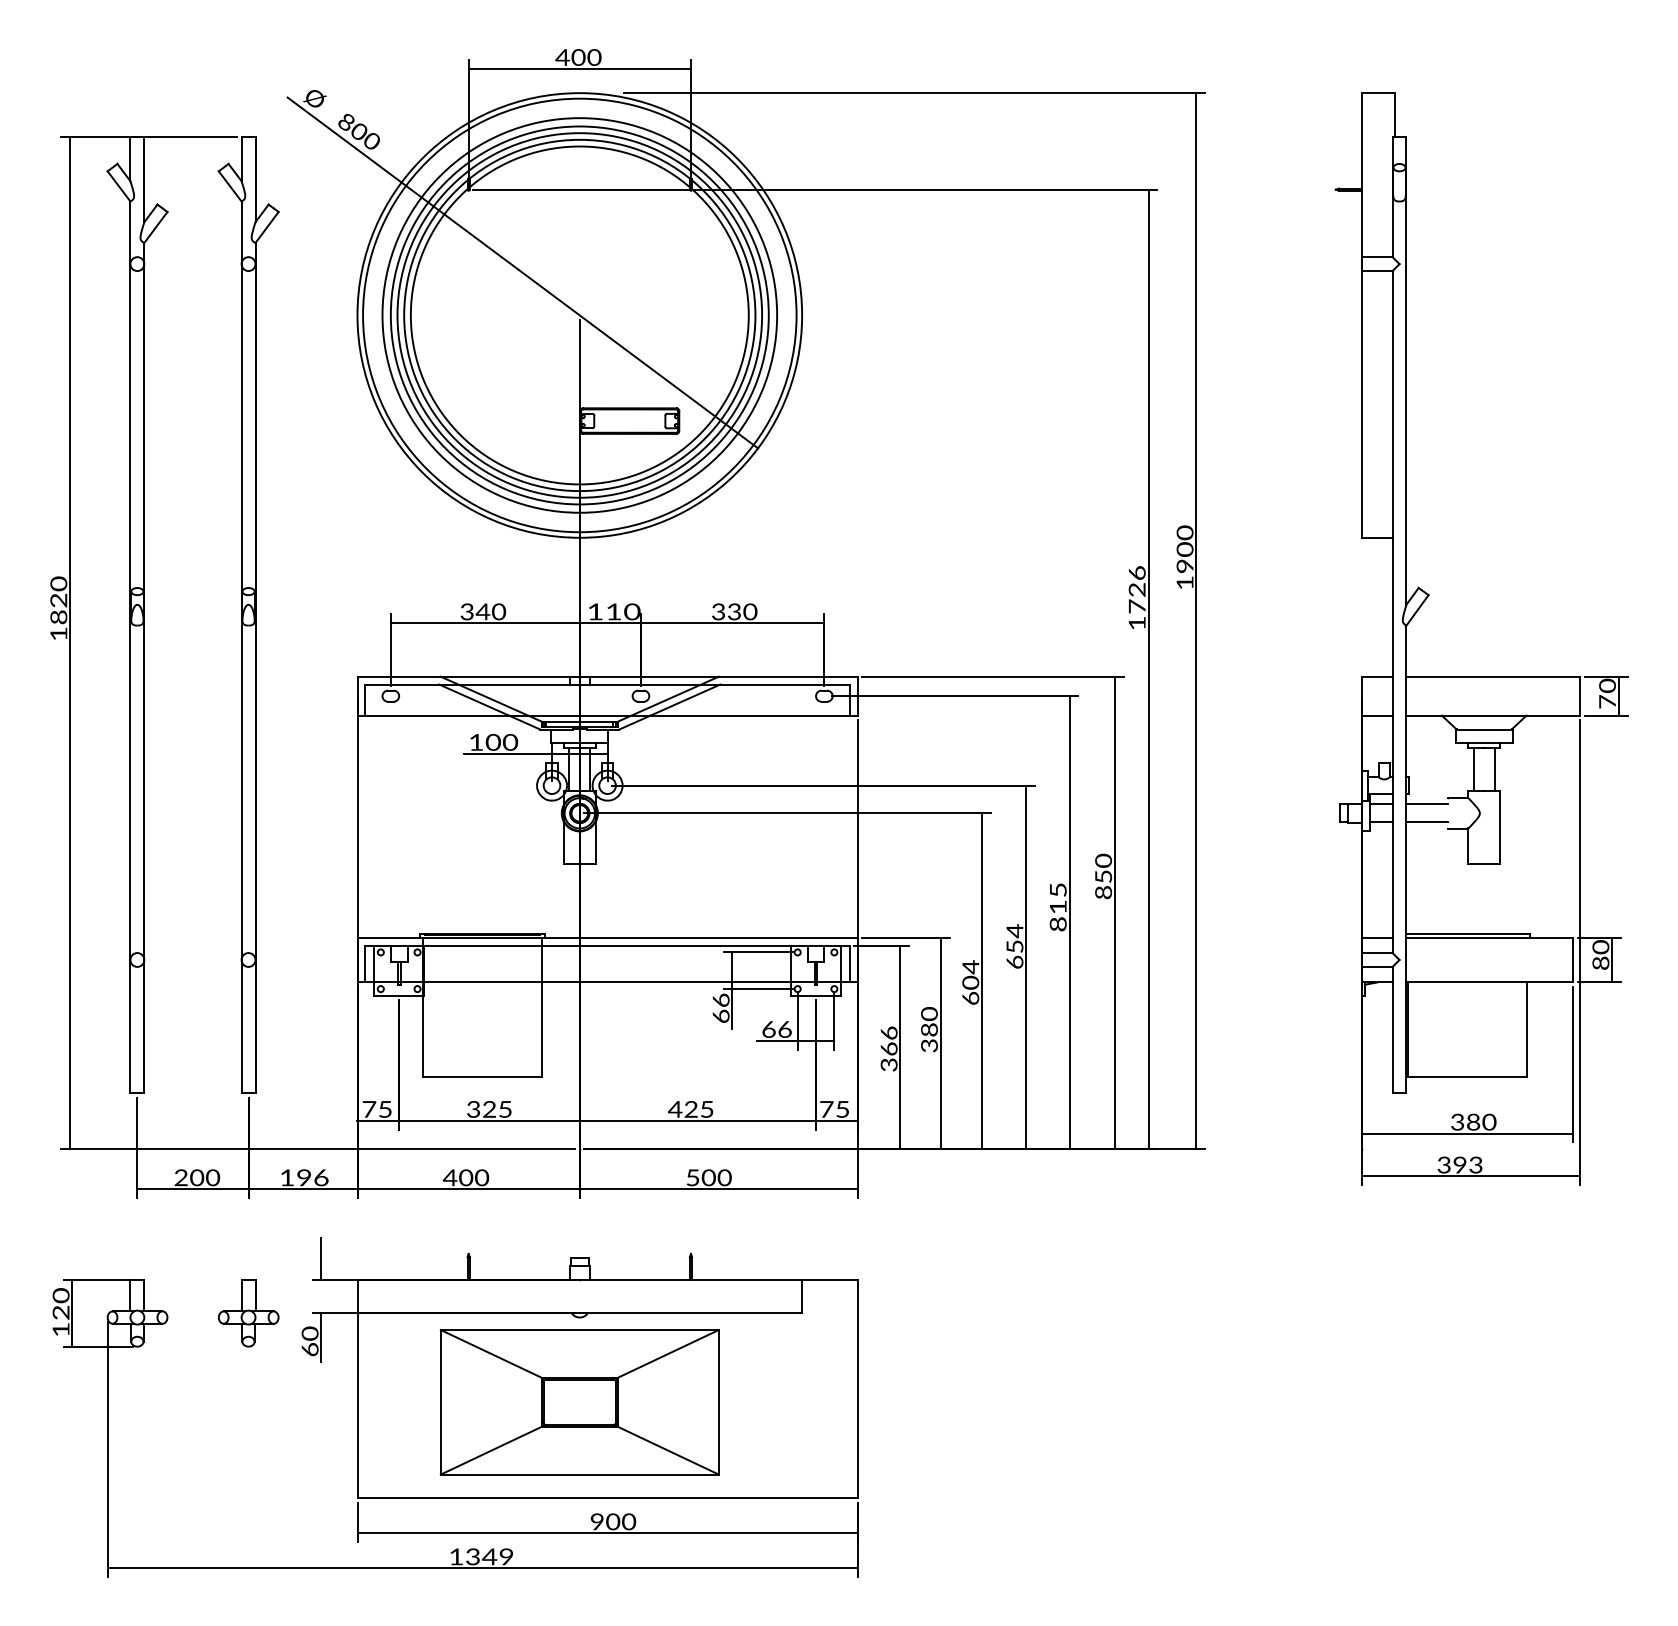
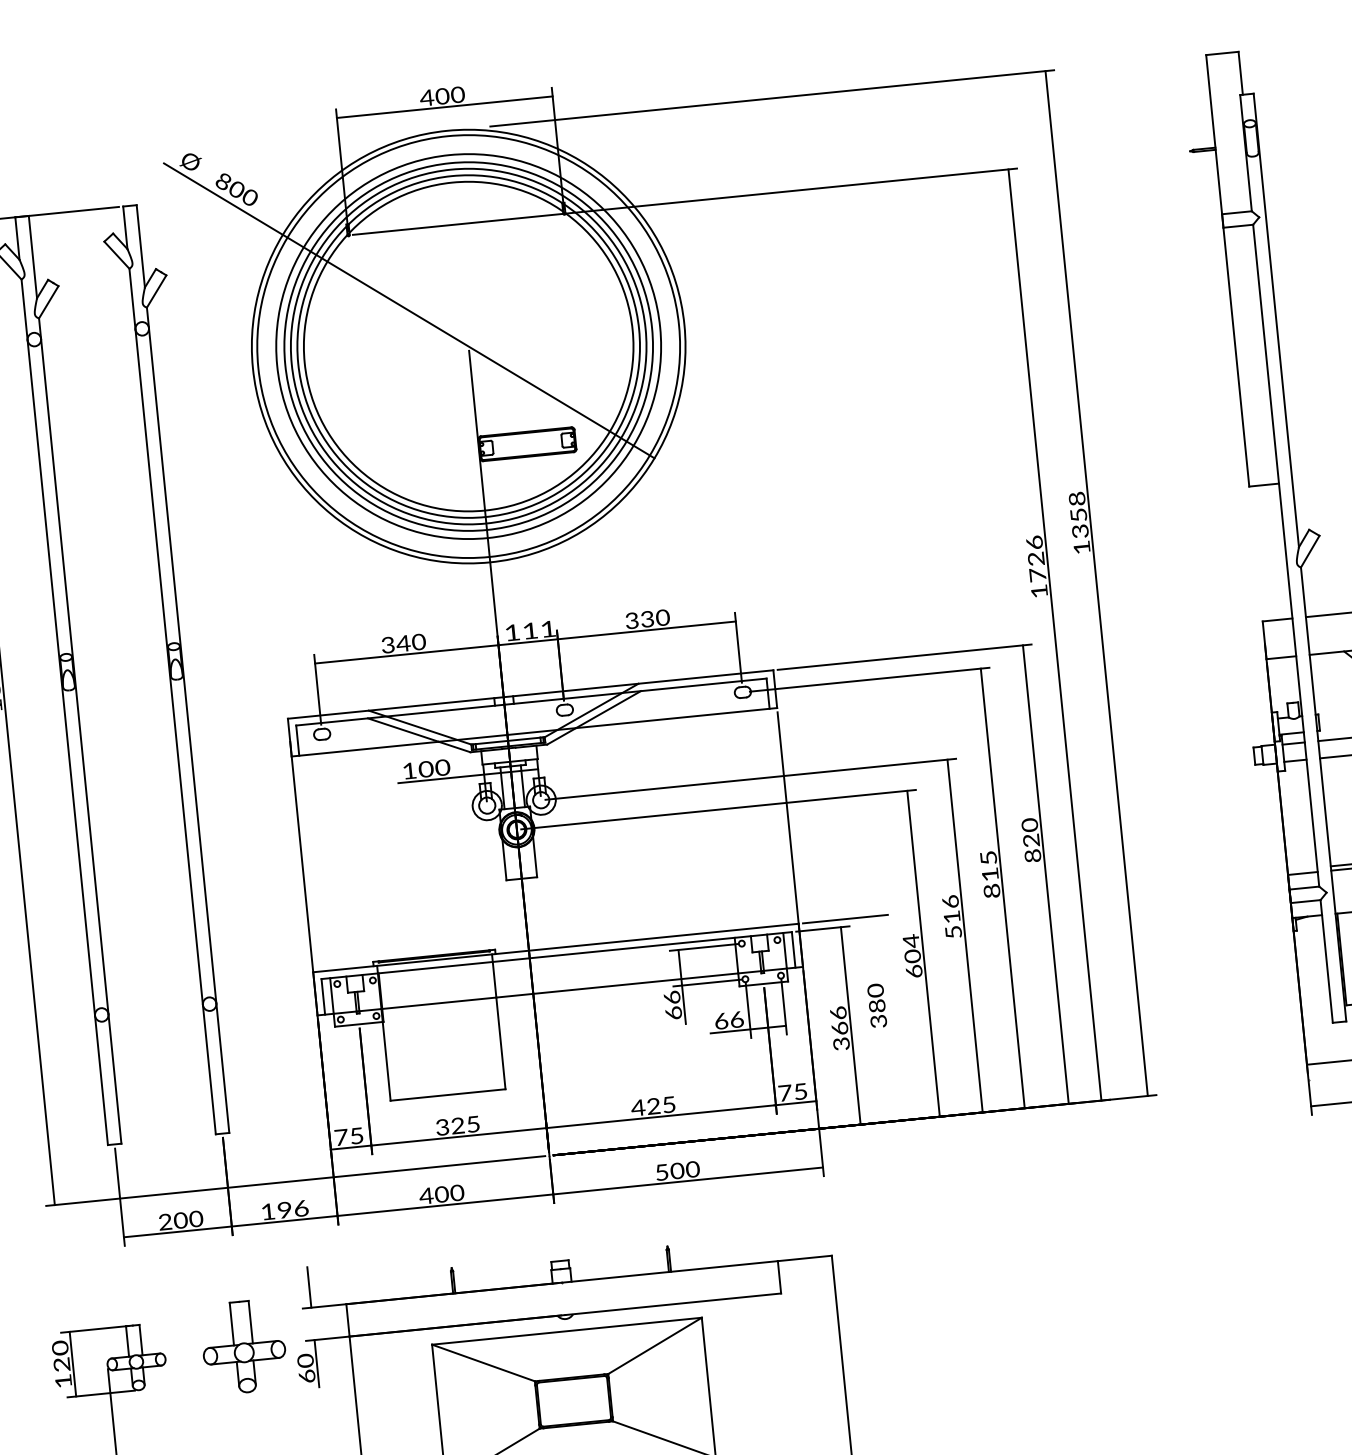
text: (1184, 549) -> (1078, 515), 1900 -> 1358
text: (632, 611) -> (548, 628), 110 -> 111
text: (1103, 876) -> (1031, 840), 850 -> 820
text: (1014, 946) -> (951, 916), 654 -> 516
line: (940, 1043) -> (889, 1018), removed
part: (248, 1313) -> (243, 1347), size x1.4

